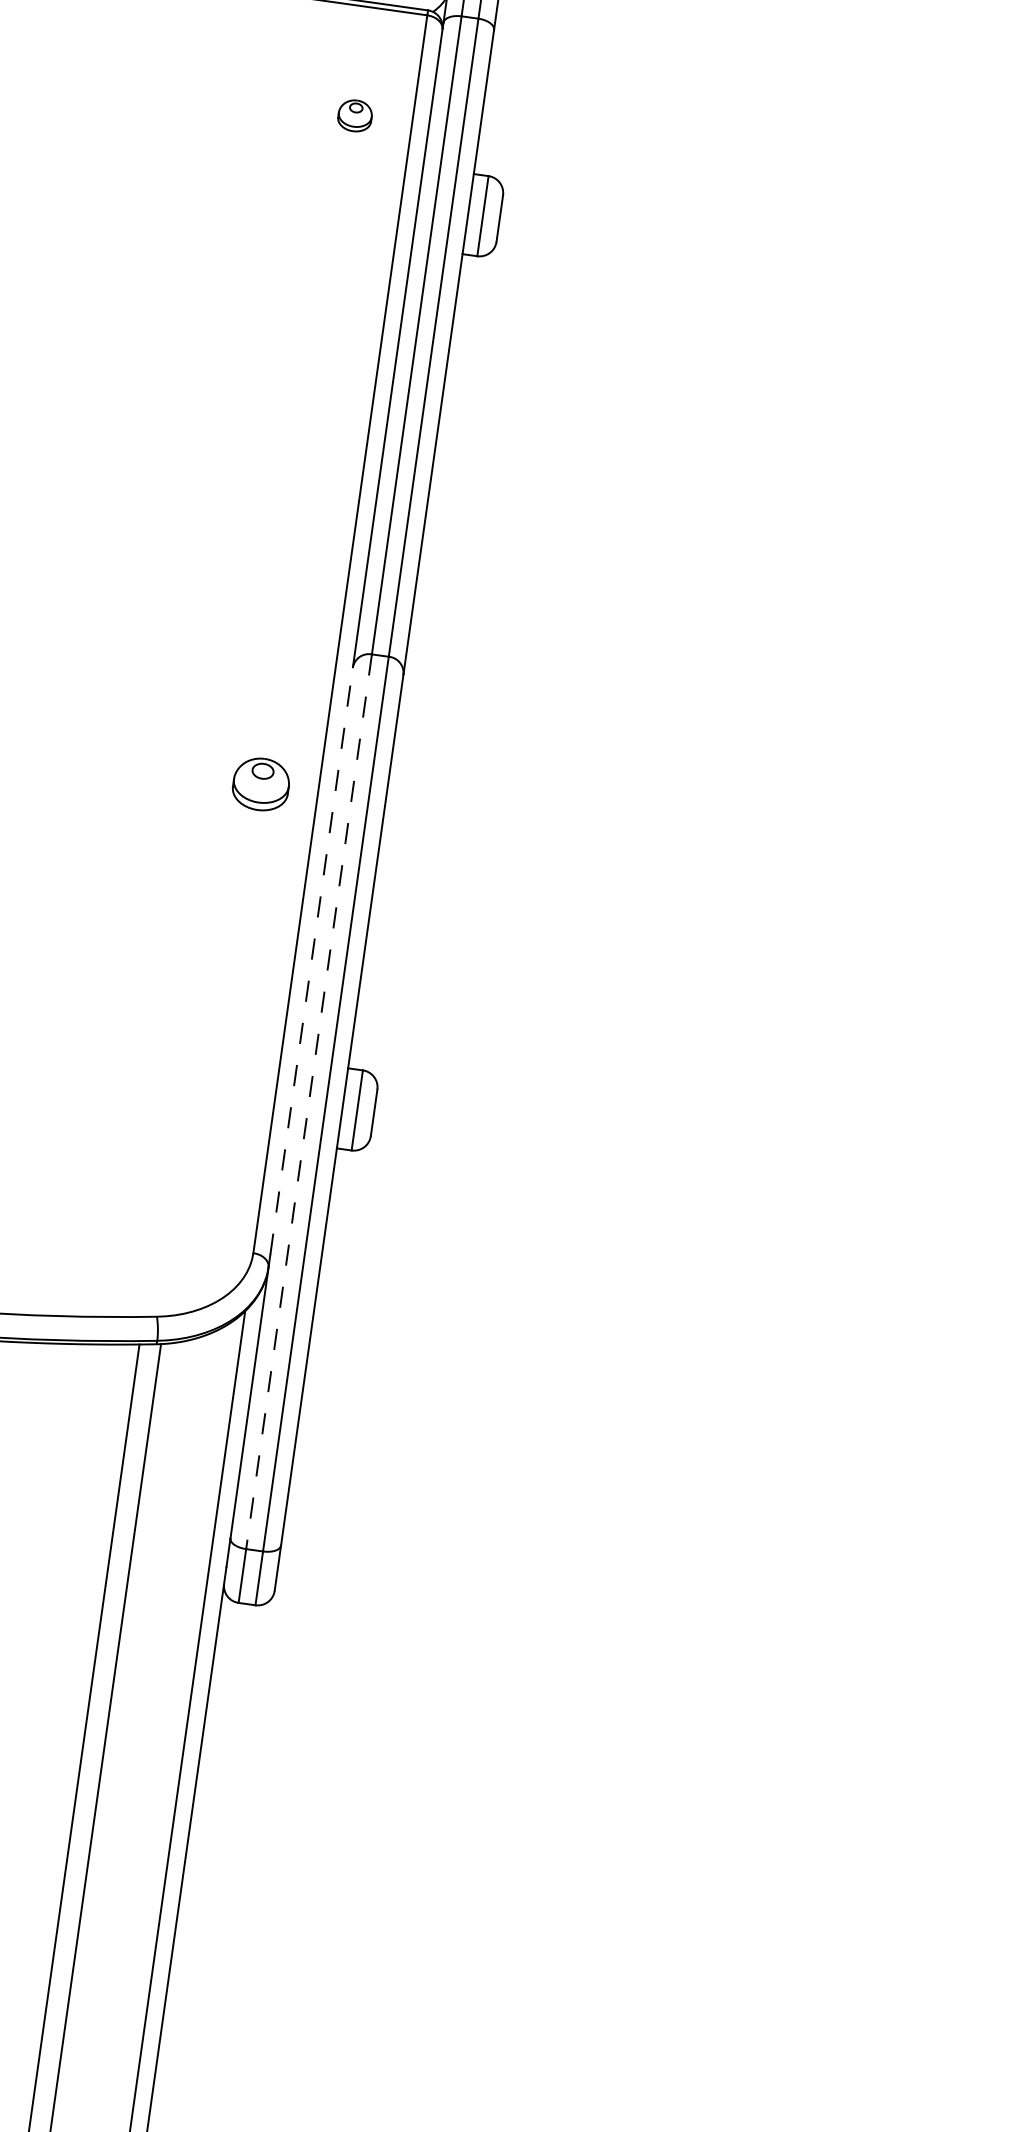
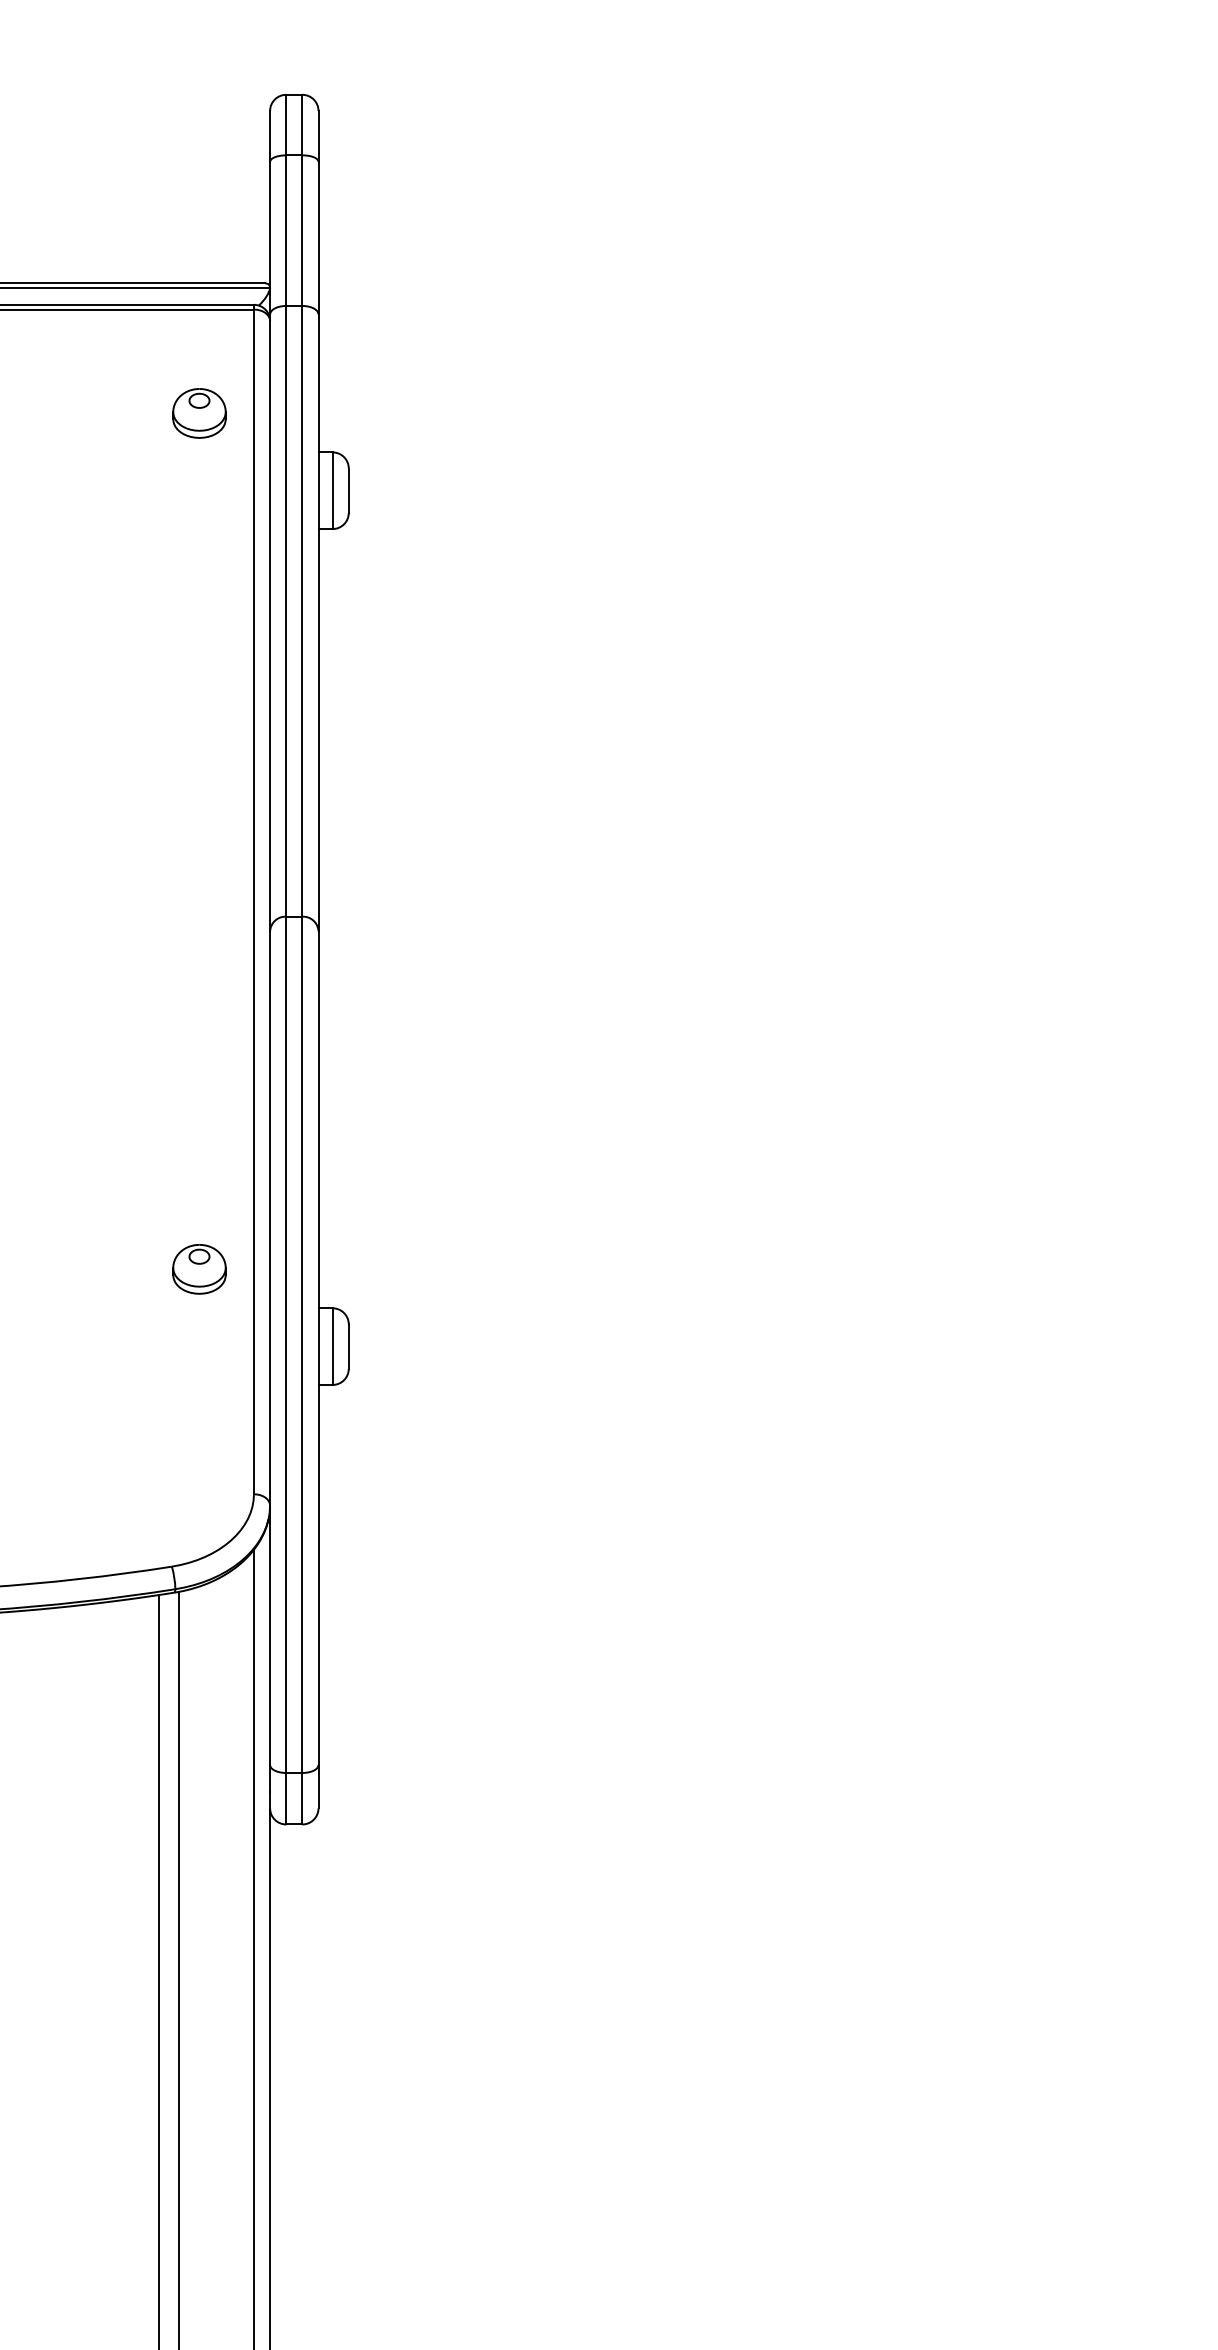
part: (355, 115) -> (199, 413), size x1.67
part: (261, 784) -> (199, 1269), moved
line: (312, 960) -> (270, 1211), dashed -> solid
line: (309, 1102) -> (286, 1345), dashed -> solid

